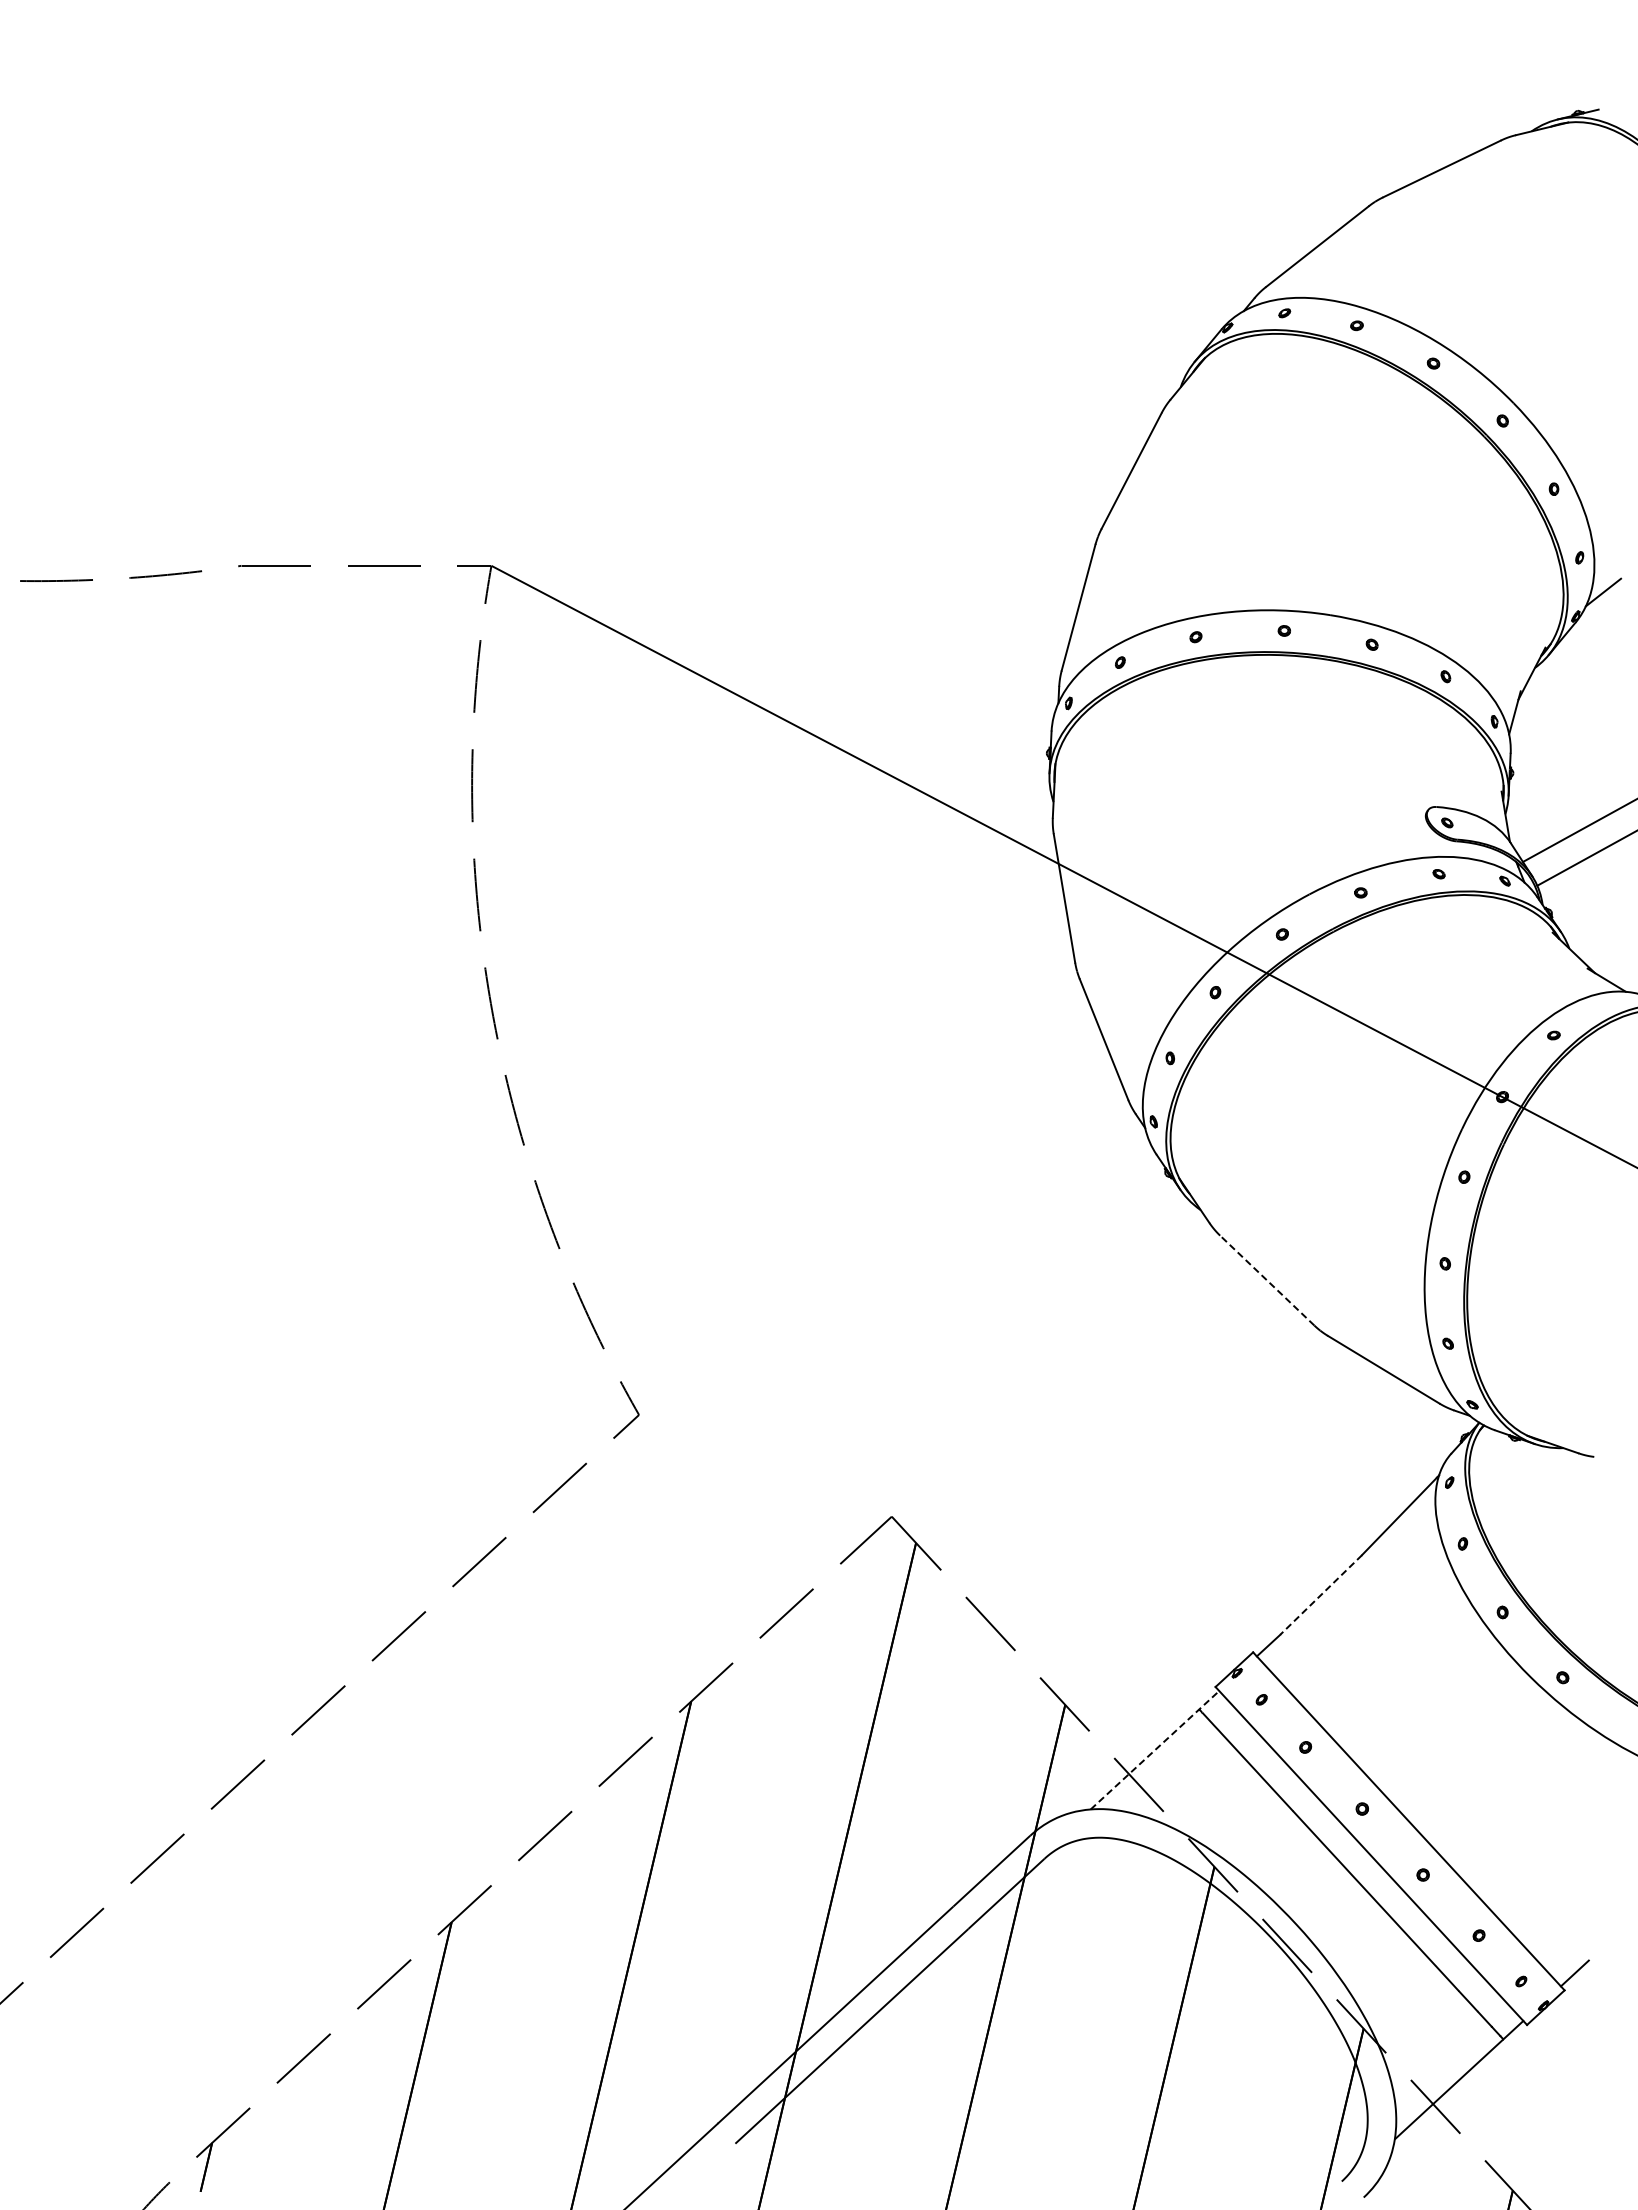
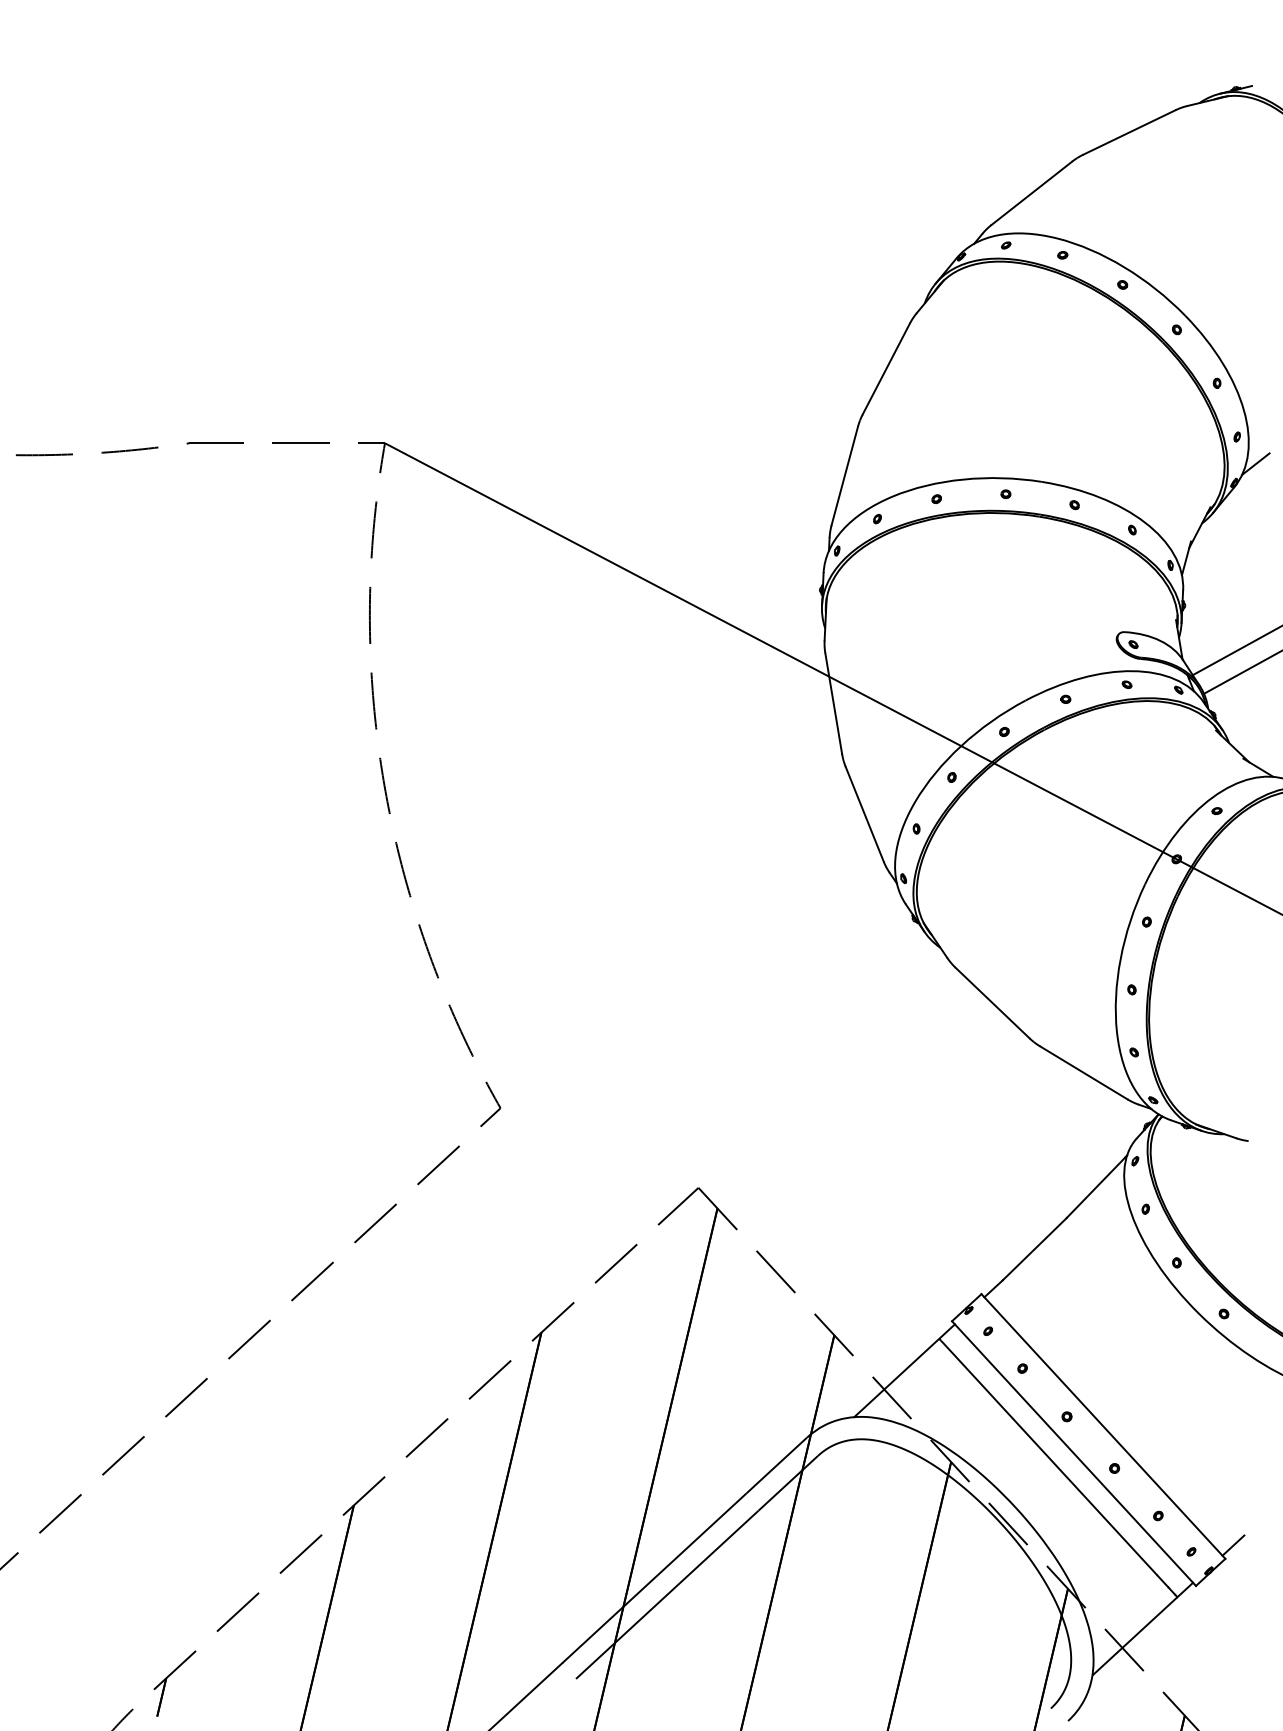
line: (1266, 1280) -> (991, 1002), dashed -> solid
line: (1320, 1595) -> (1034, 1249), dashed -> solid
line: (1155, 1749) -> (905, 1370), dashed -> solid

